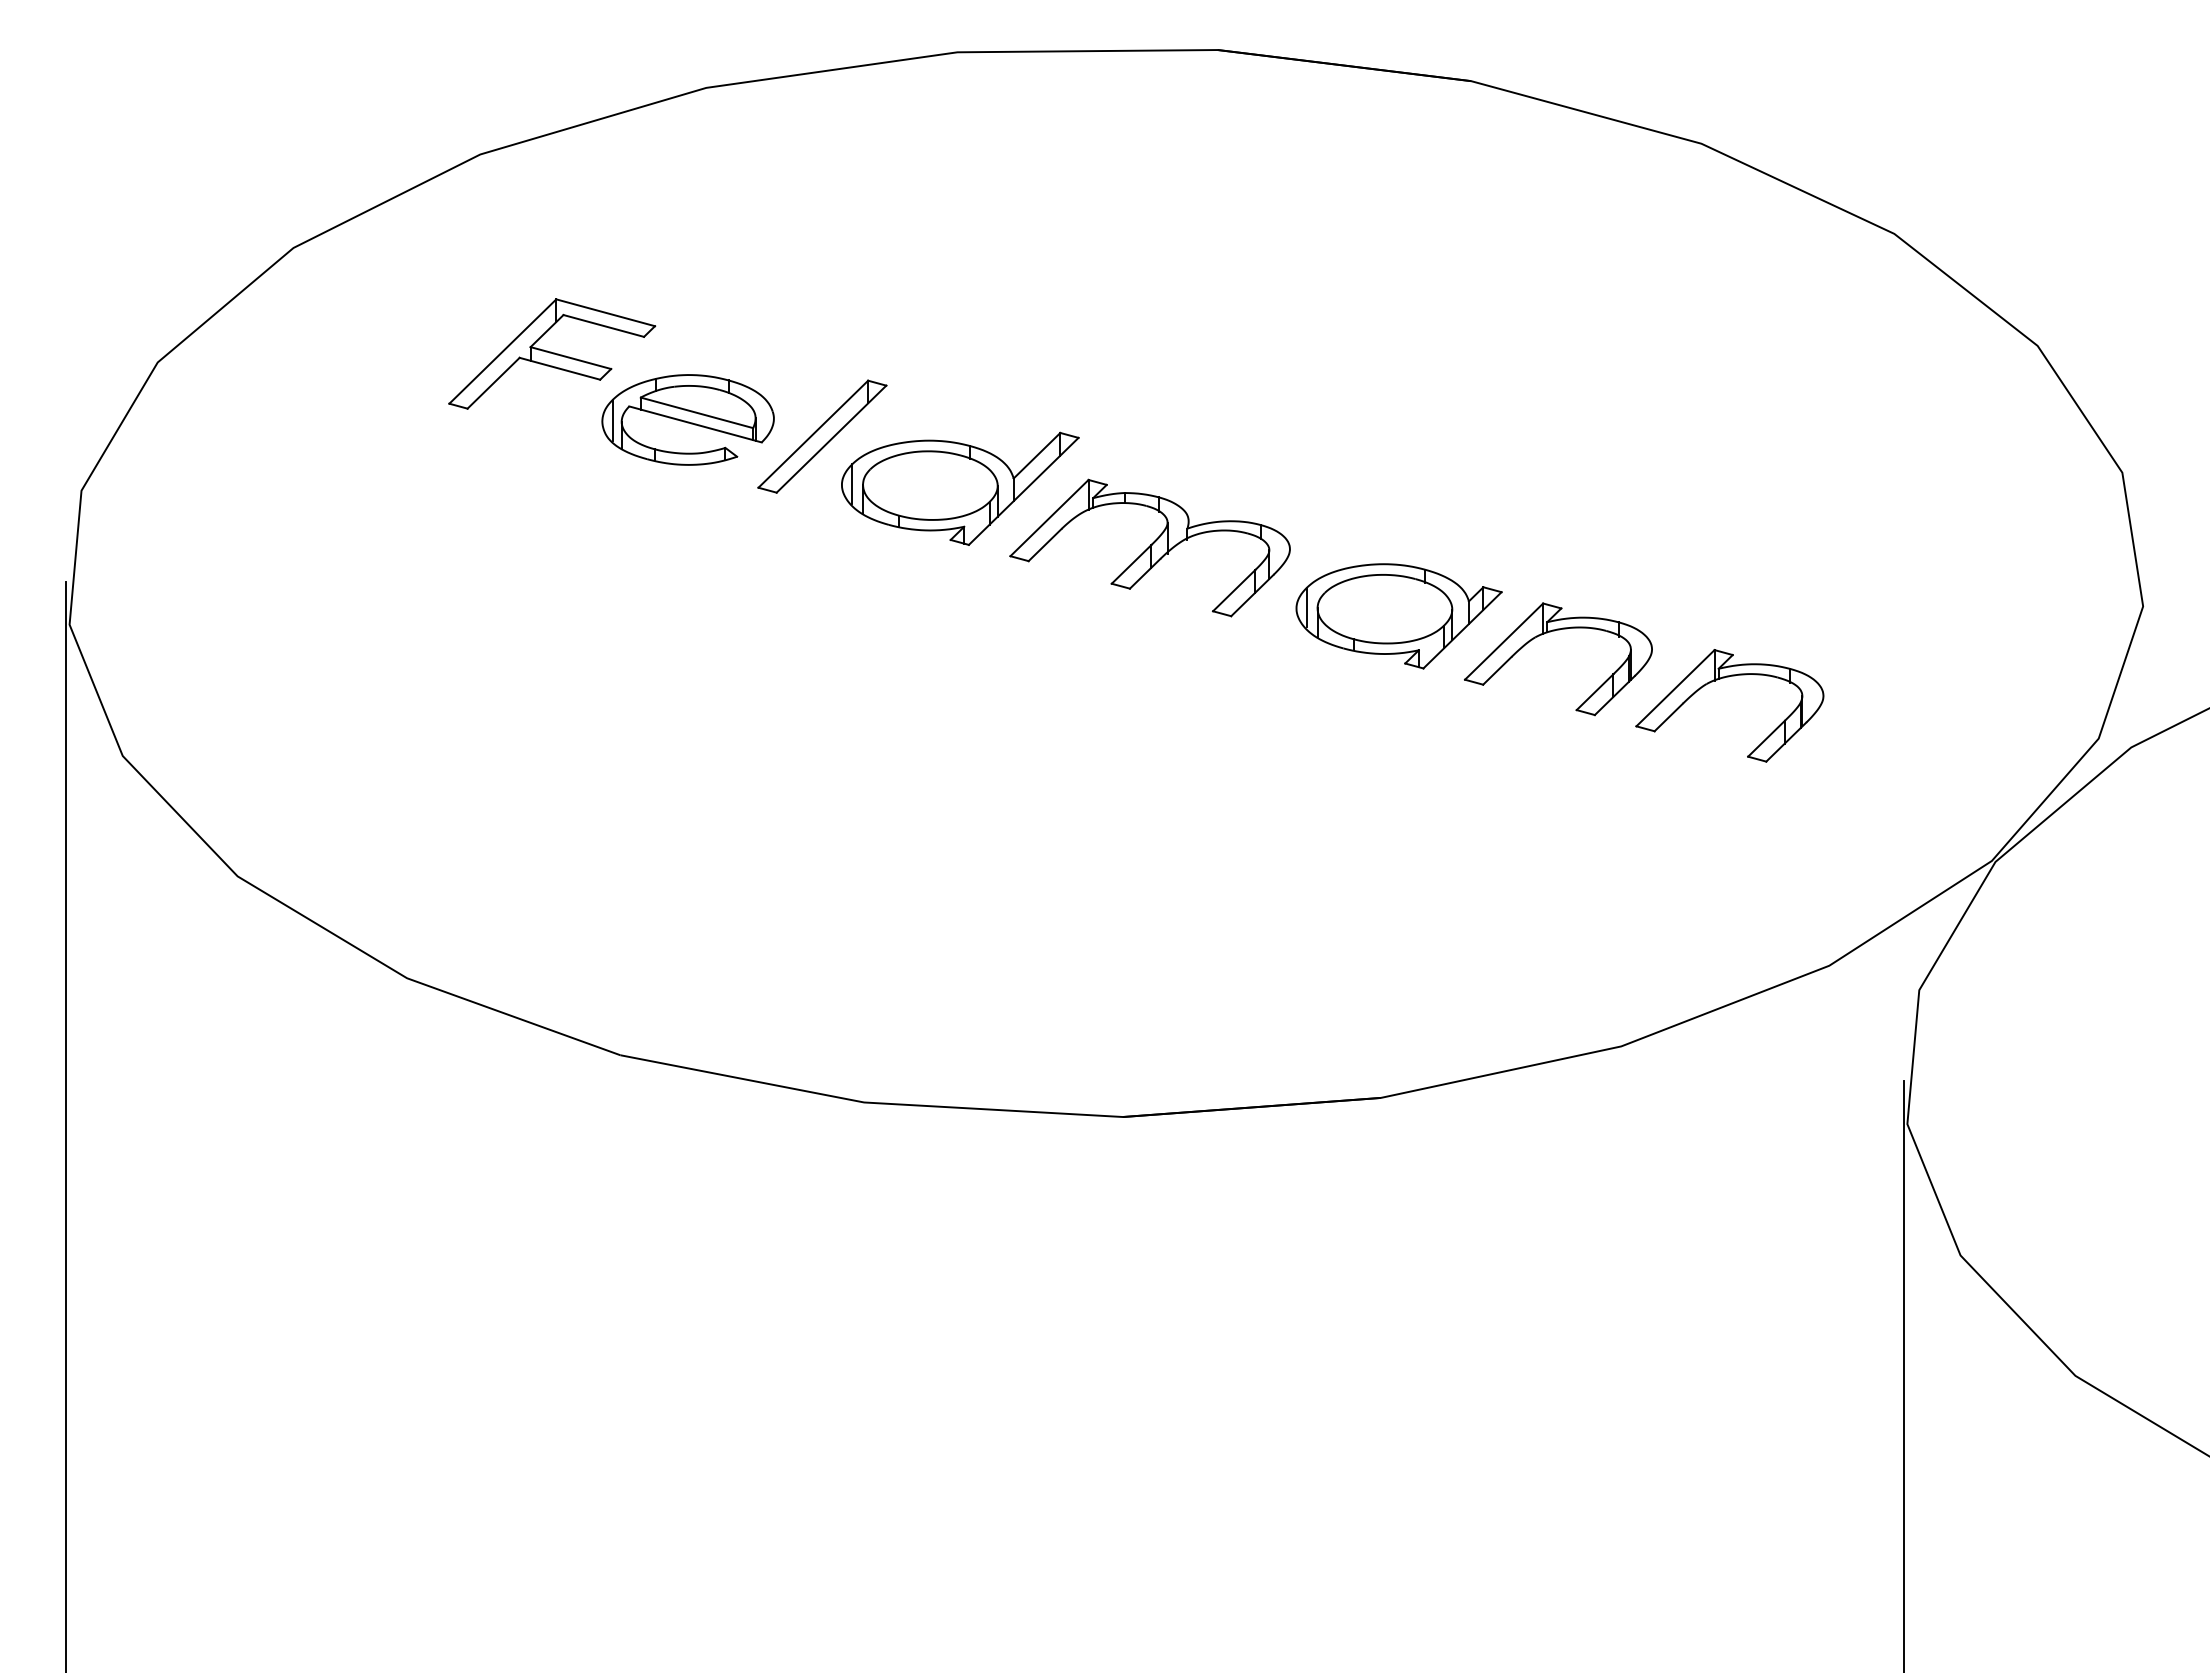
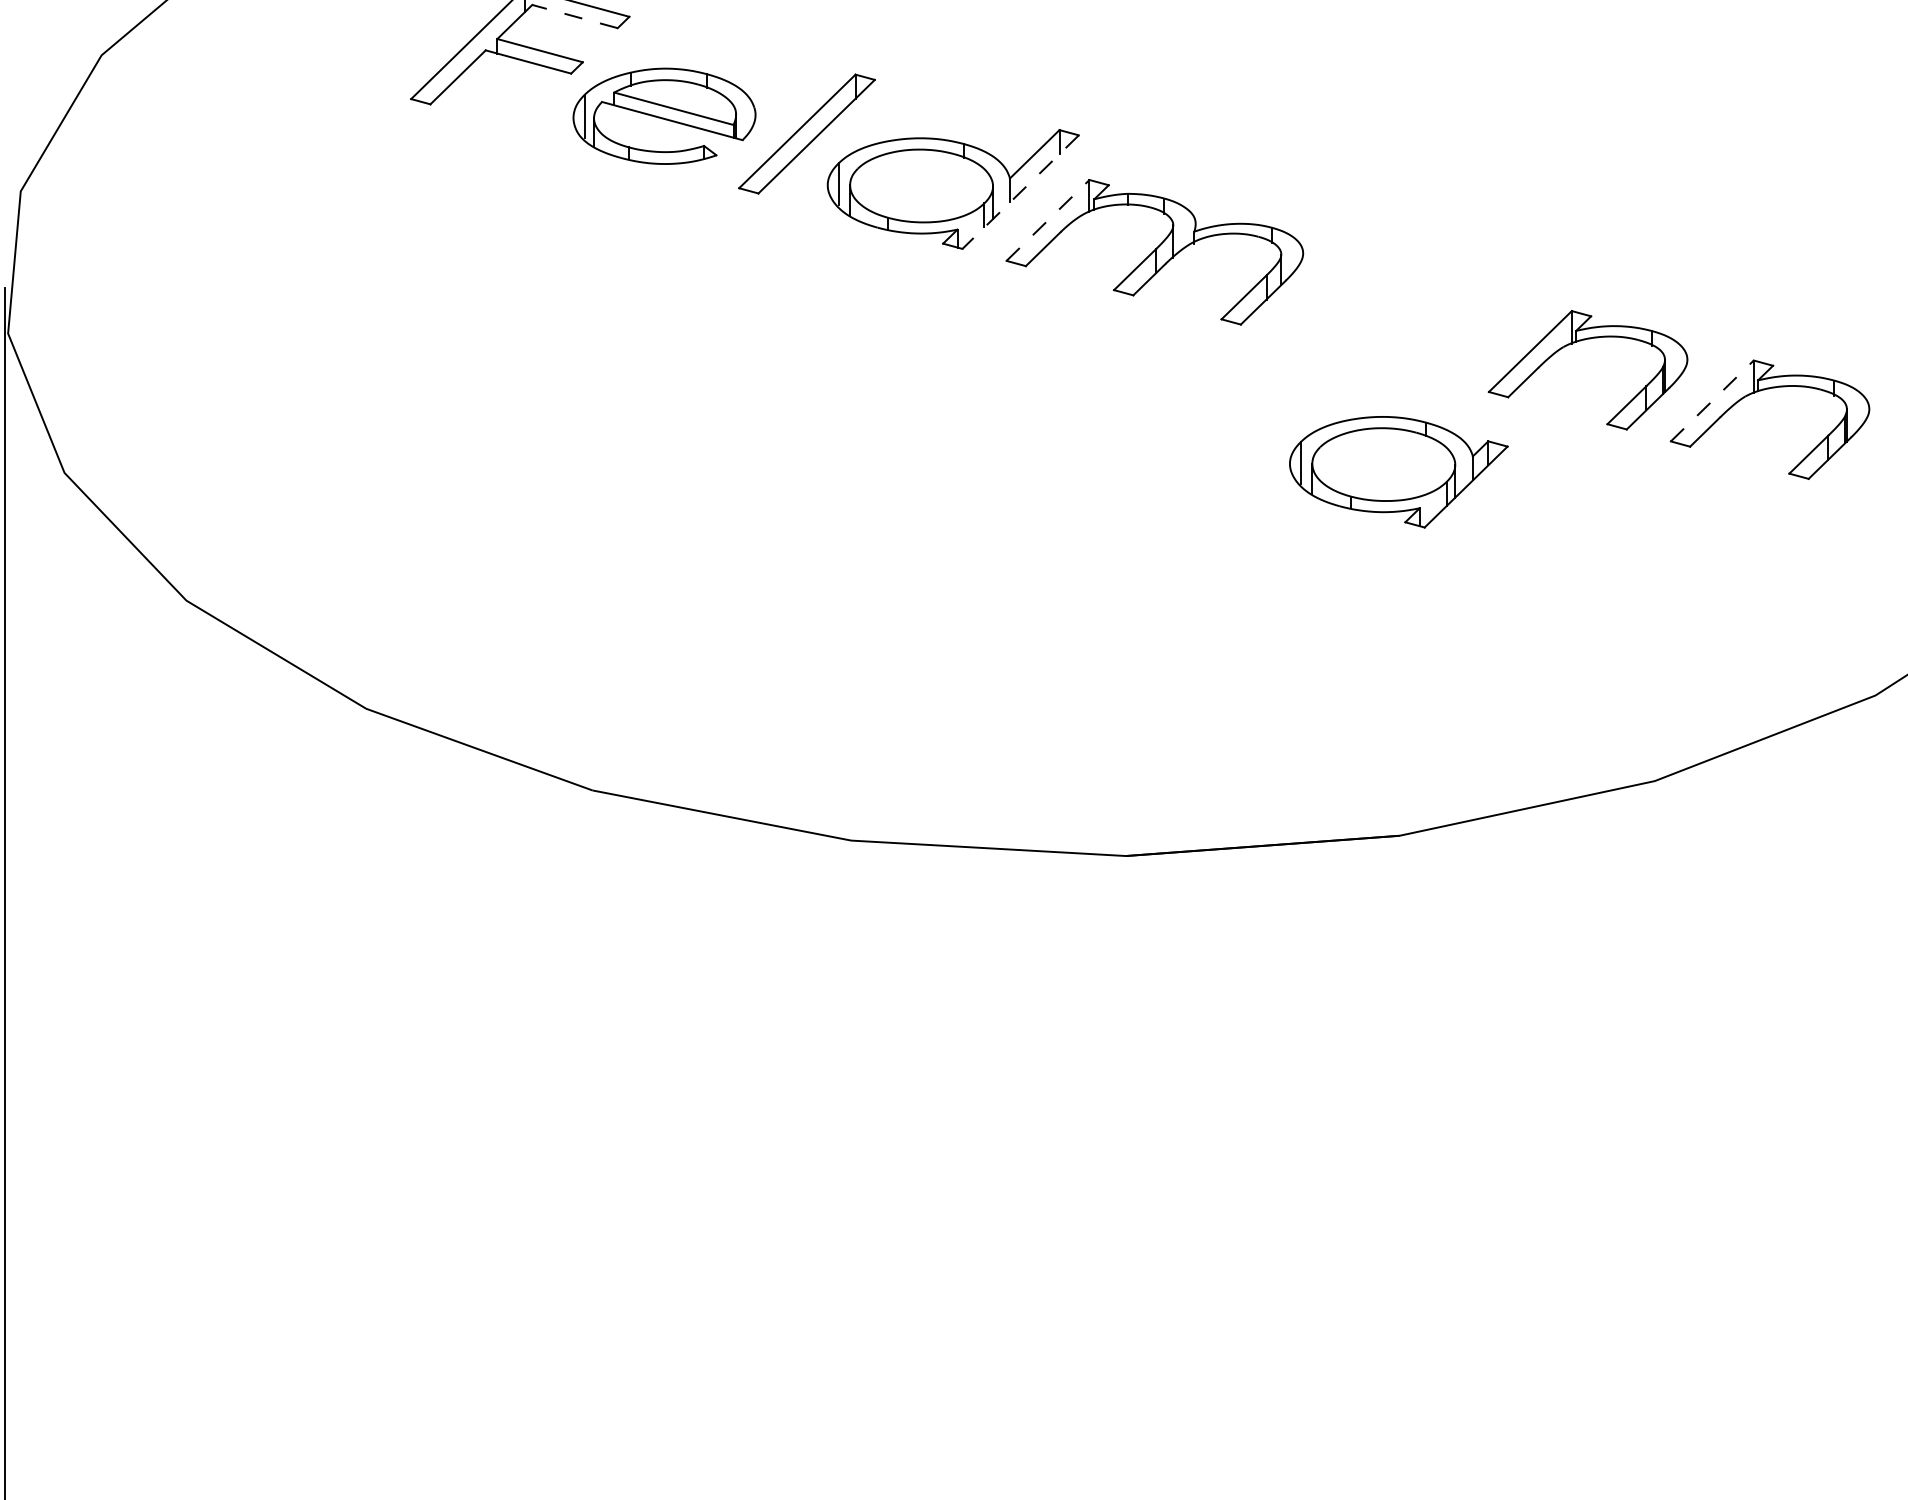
line: (603, 325) -> (574, 16), solid -> dashed
line: (1023, 491) -> (1020, 192), solid -> dashed
line: (1049, 518) -> (1048, 220), solid -> dashed
part: (1398, 616) -> (1398, 472), moved
line: (1675, 688) -> (1712, 401), solid -> dashed

